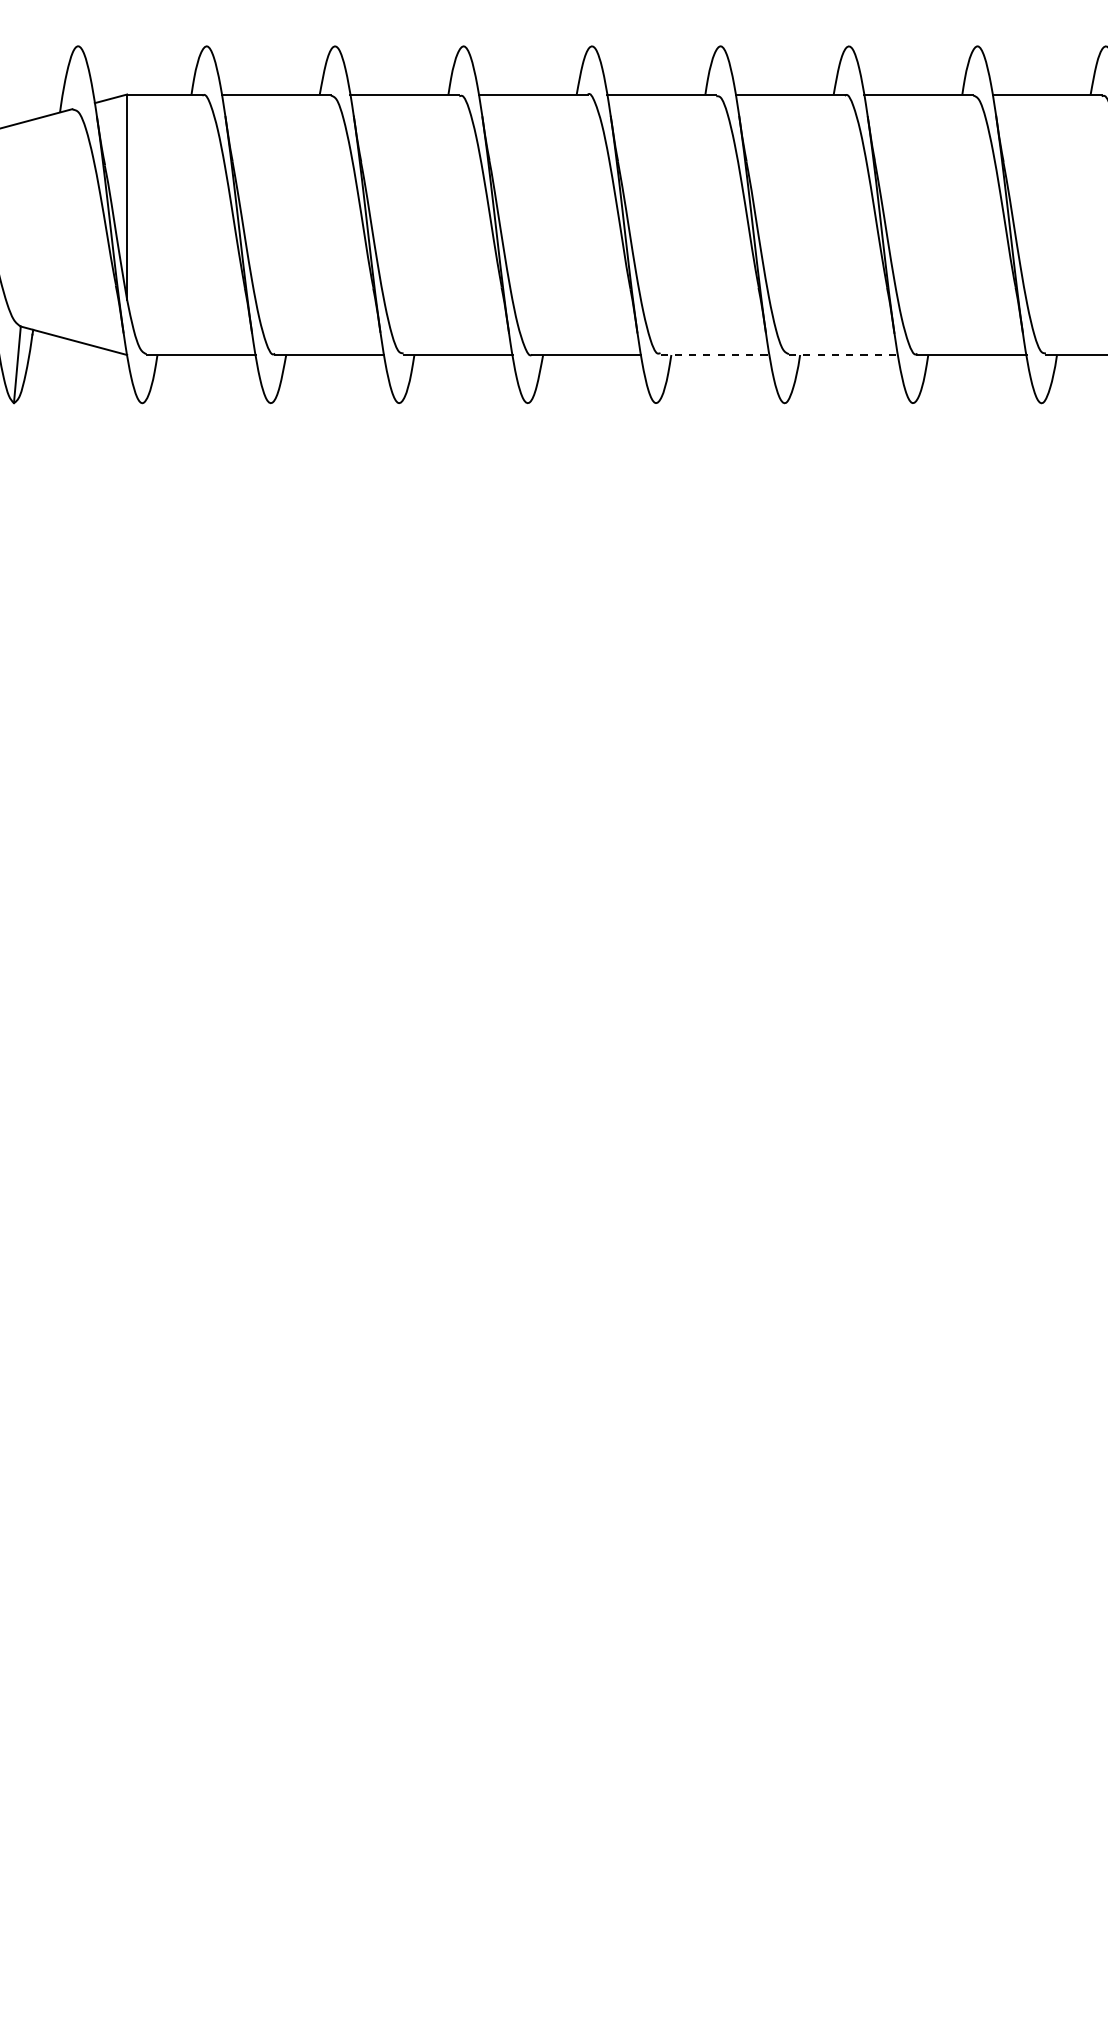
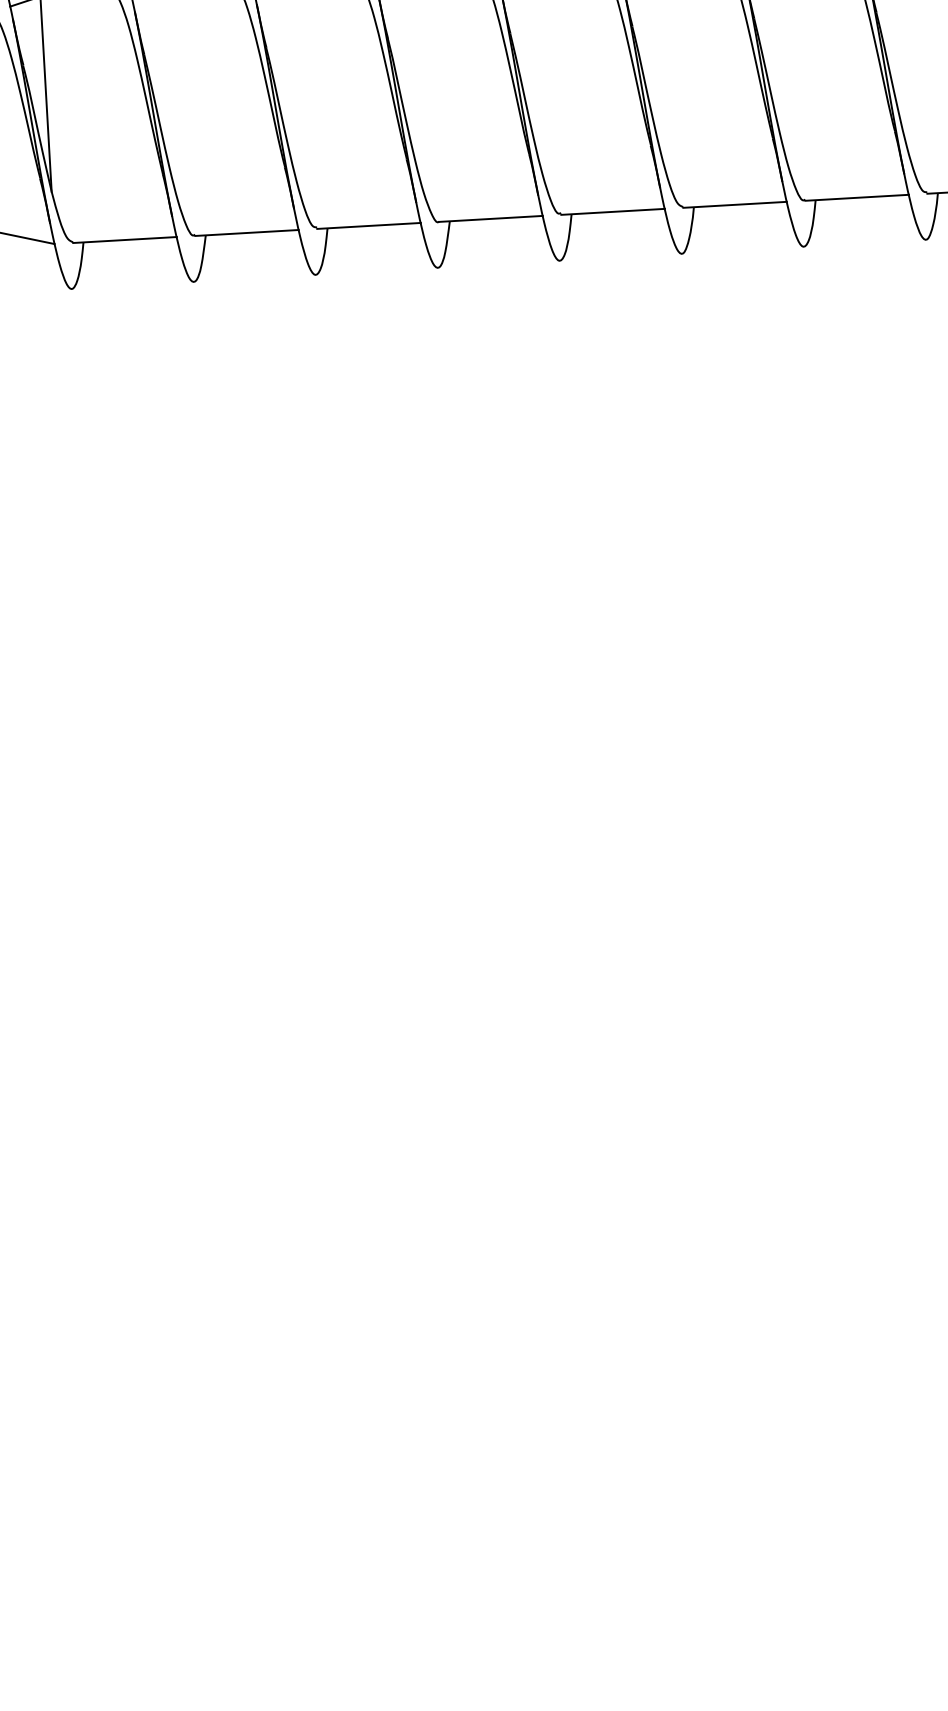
line: (715, 355) -> (613, 212), dashed -> solid
line: (843, 355) -> (735, 205), dashed -> solid

